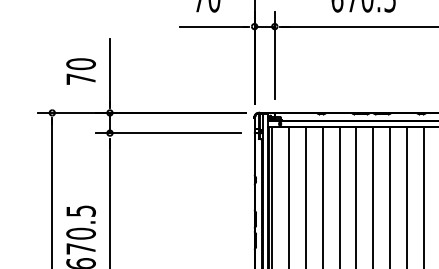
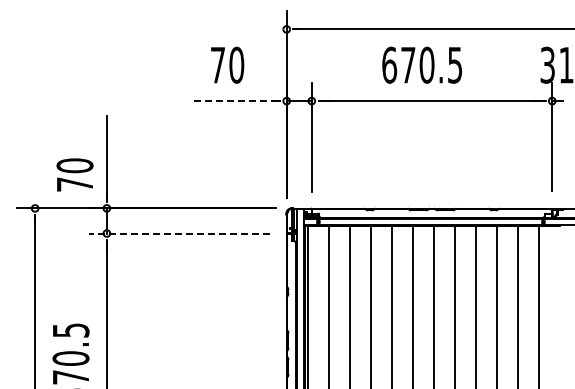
line: (213, 26) -> (235, 101), solid -> dashed
text: (80, 71) -> (74, 174), moved
line: (167, 133) -> (178, 233), solid -> dashed

